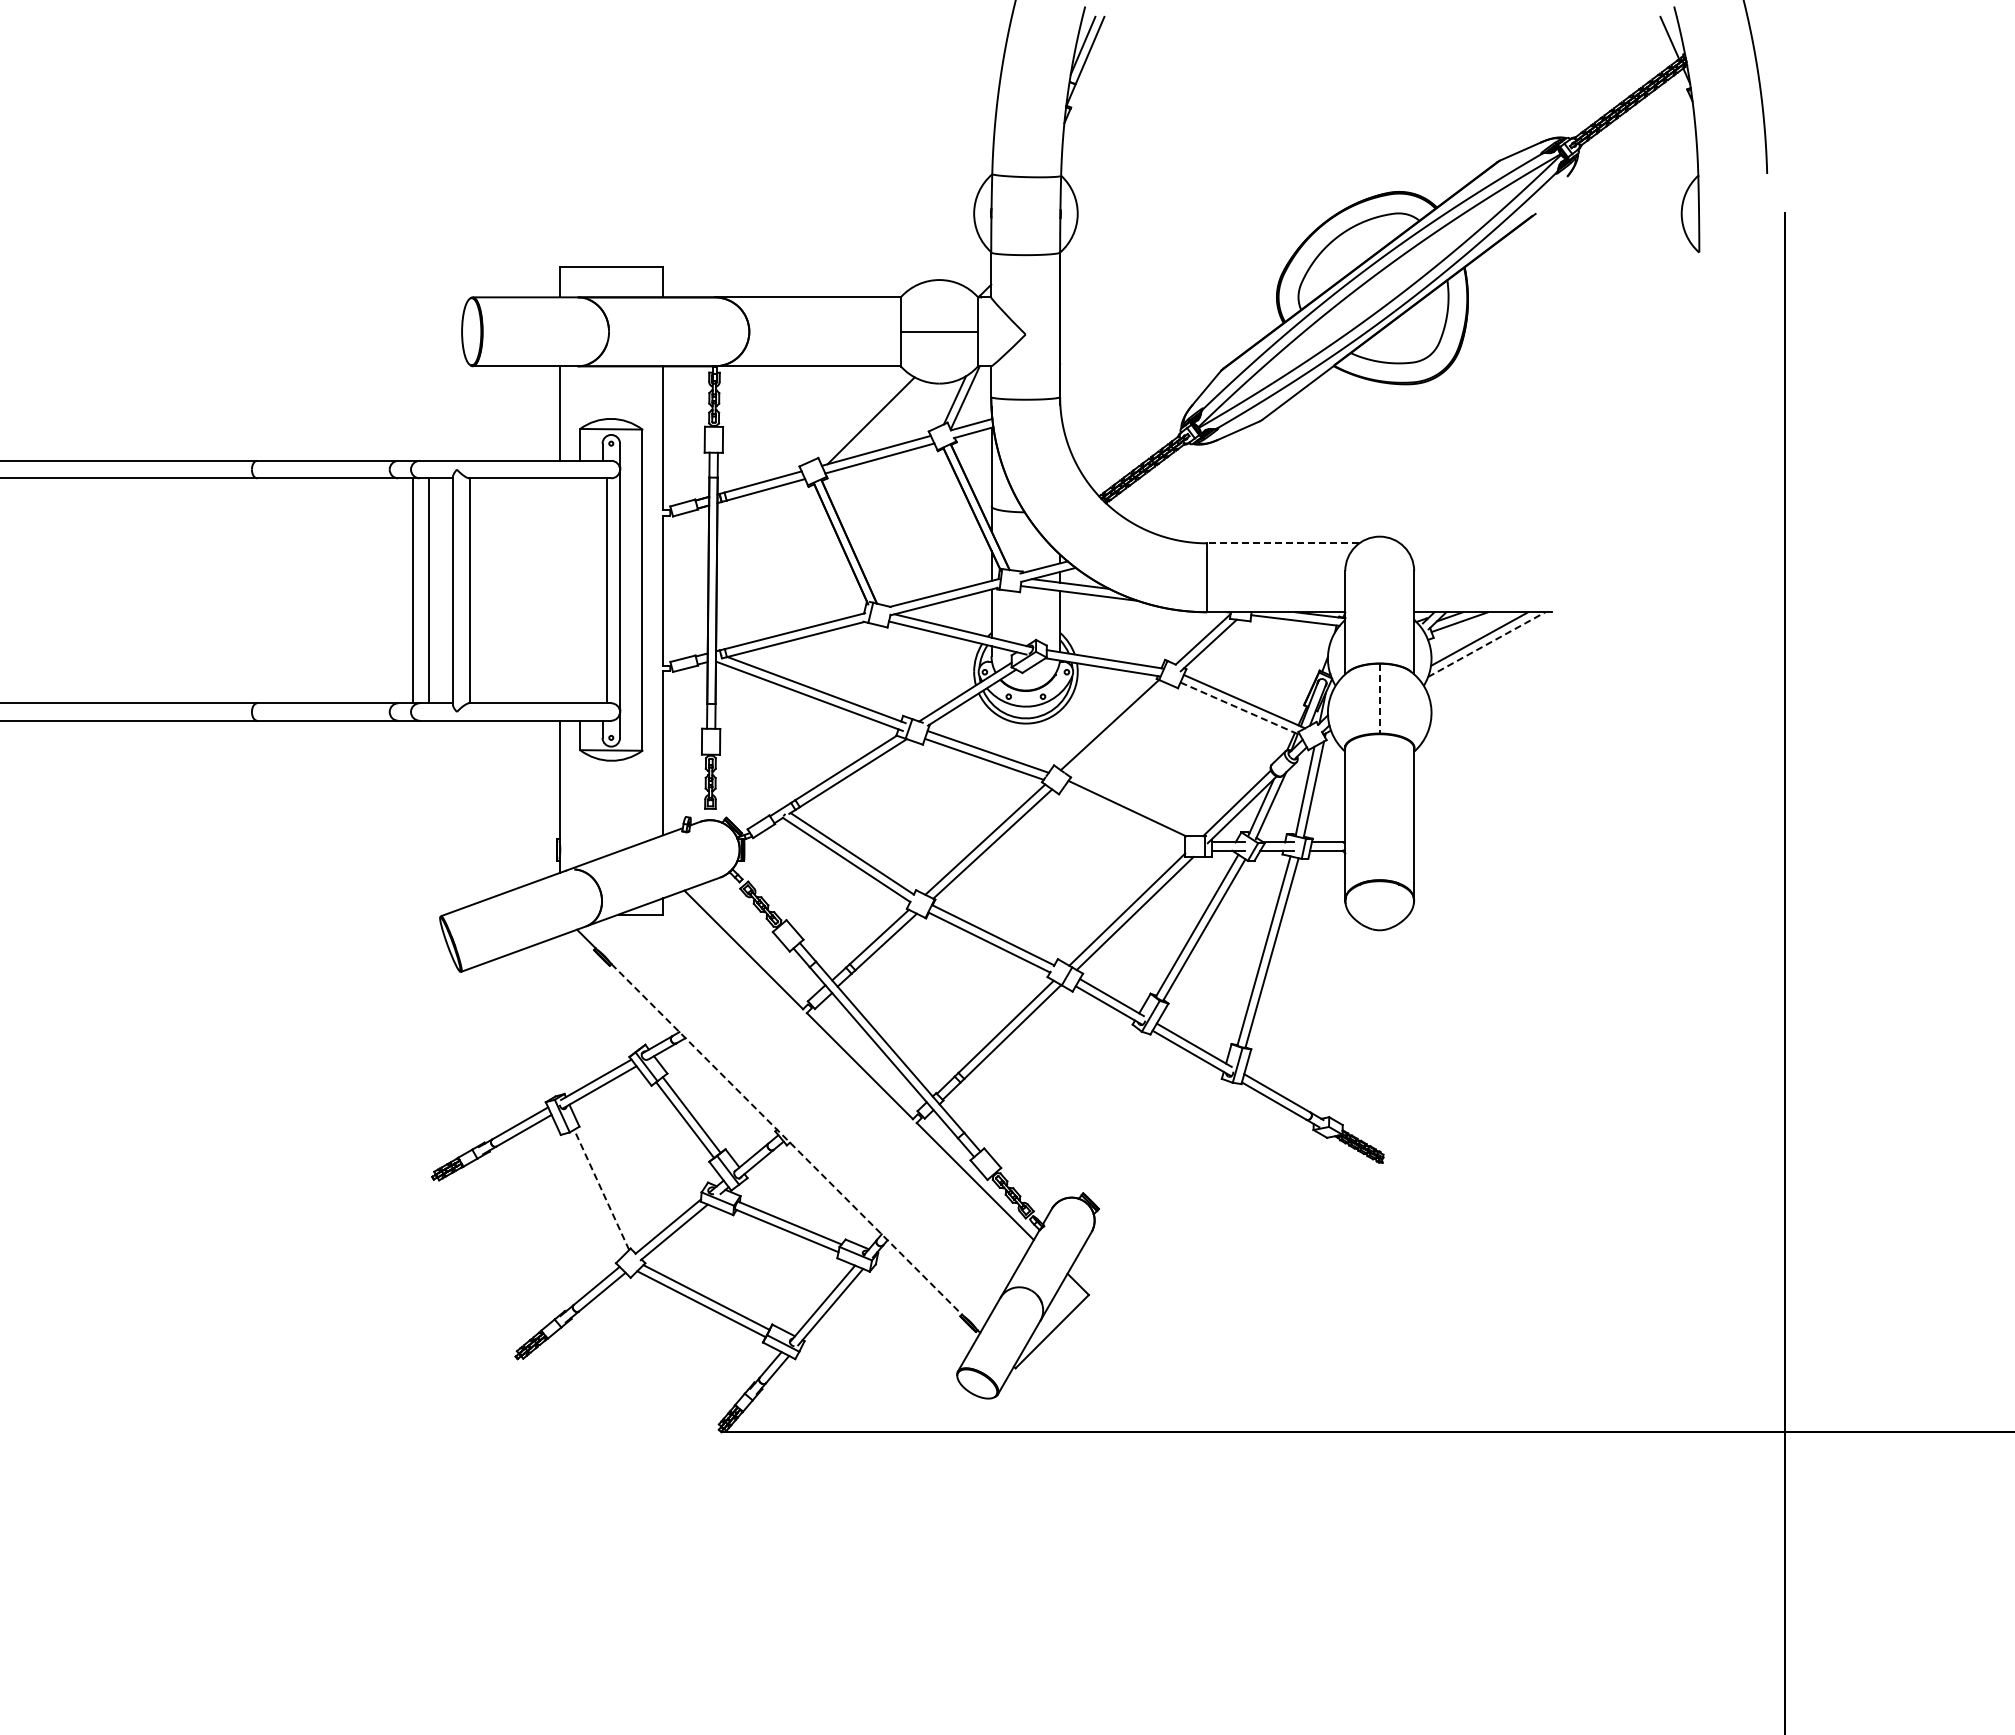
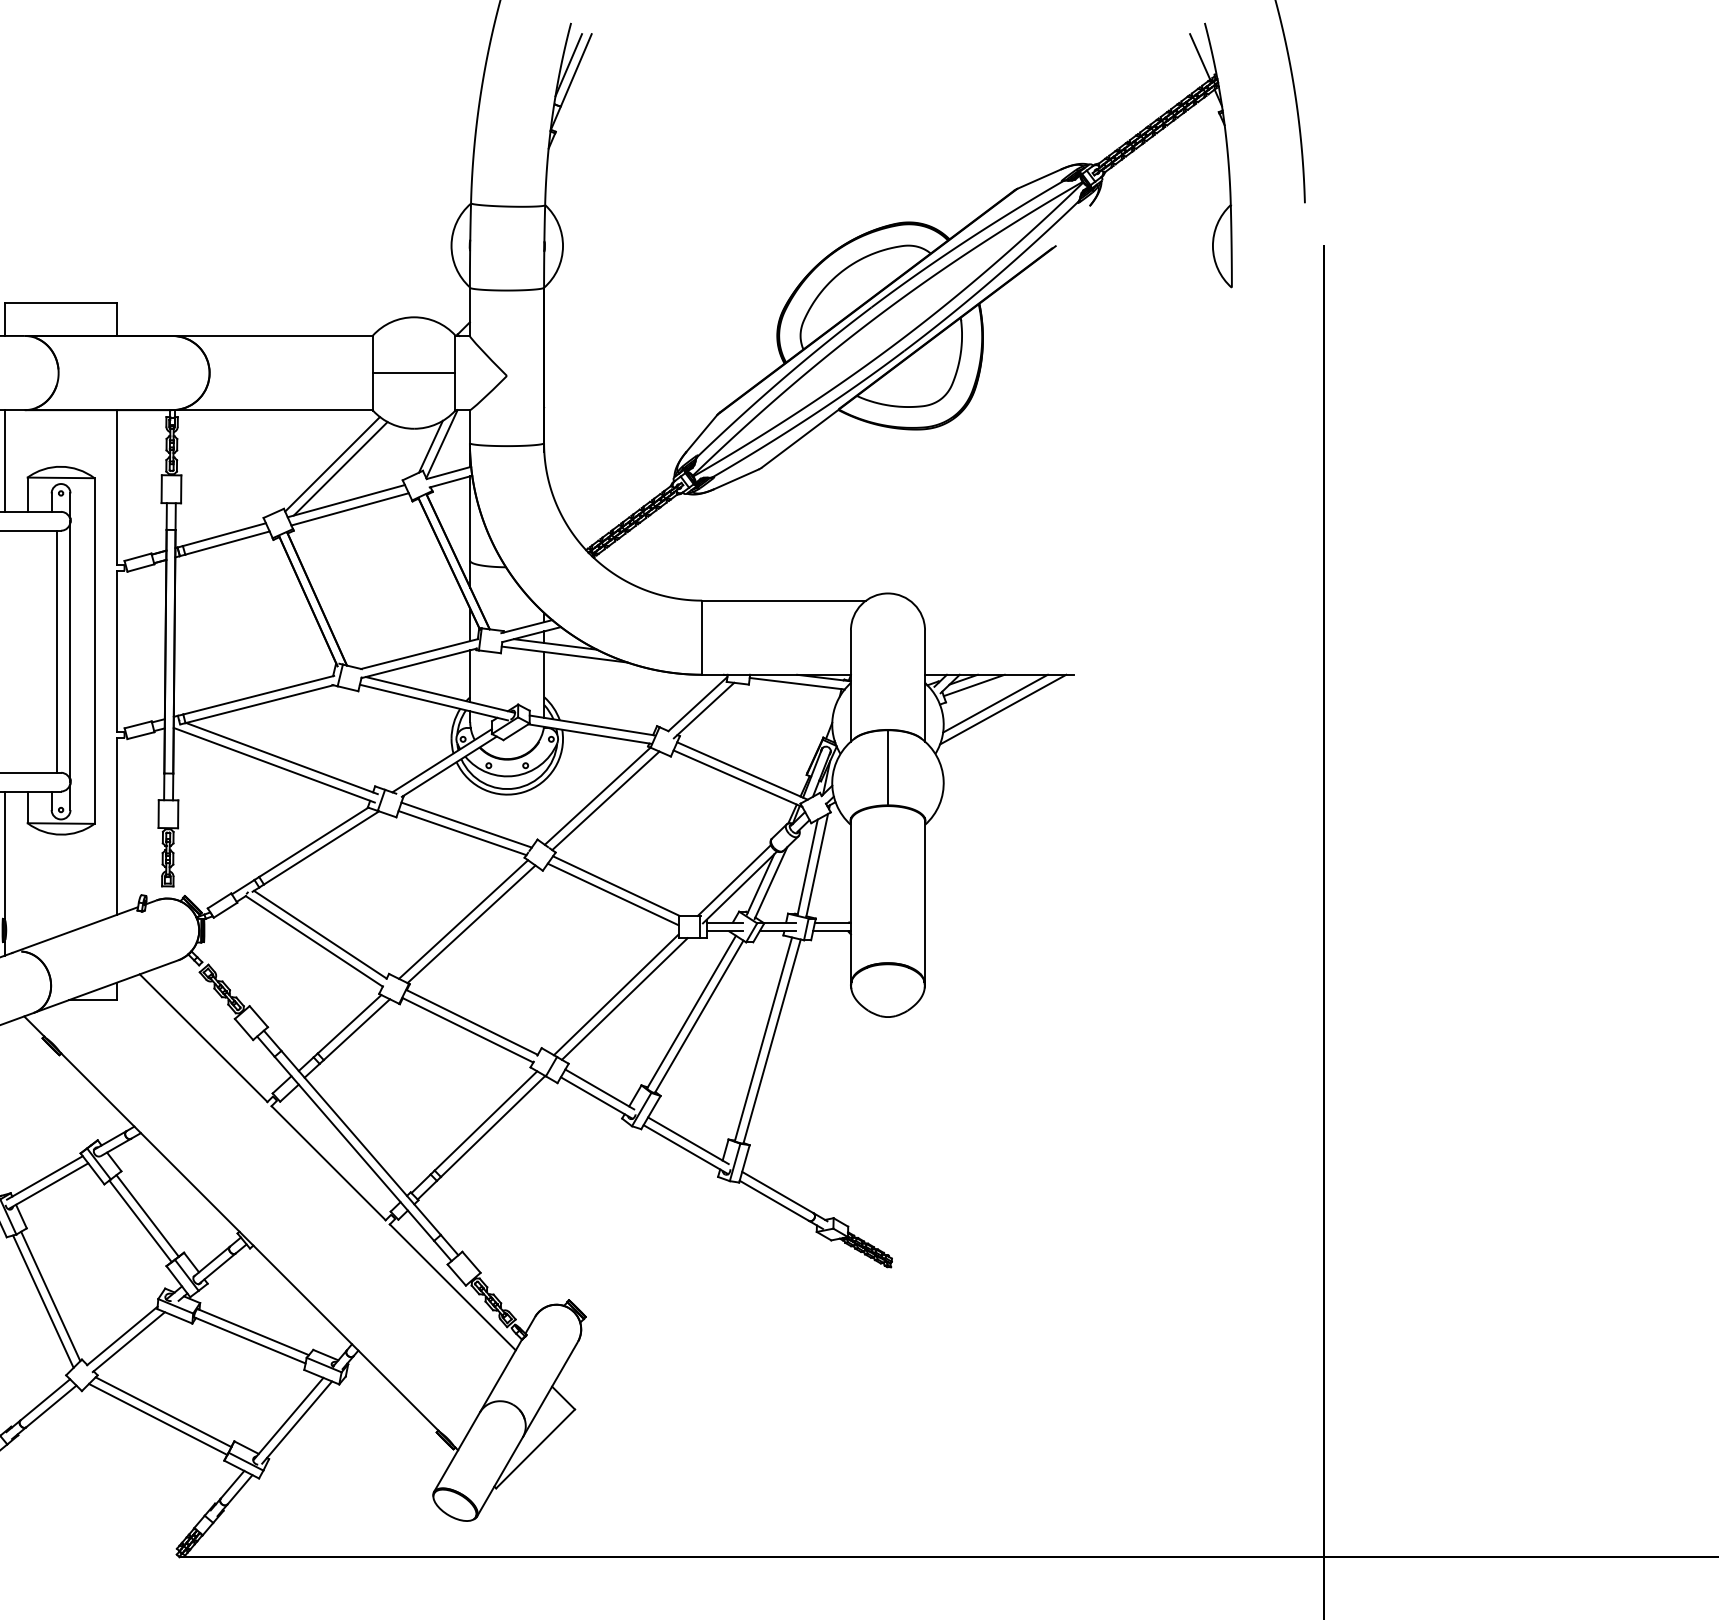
line: (863, 416) -> (332, 464), added
line: (1282, 543) -> (783, 600), dashed -> solid
line: (1486, 644) -> (1002, 709), dashed -> solid
line: (1379, 698) -> (887, 767), dashed -> solid
line: (1240, 709) -> (738, 779), dashed -> solid
line: (1117, 729) -> (605, 800), added
line: (1124, 816) -> (613, 894), added
line: (786, 1139) -> (249, 1242), dashed -> solid
line: (601, 1189) -> (50, 1295), dashed -> solid
line: (594, 1194) -> (42, 1301), added

